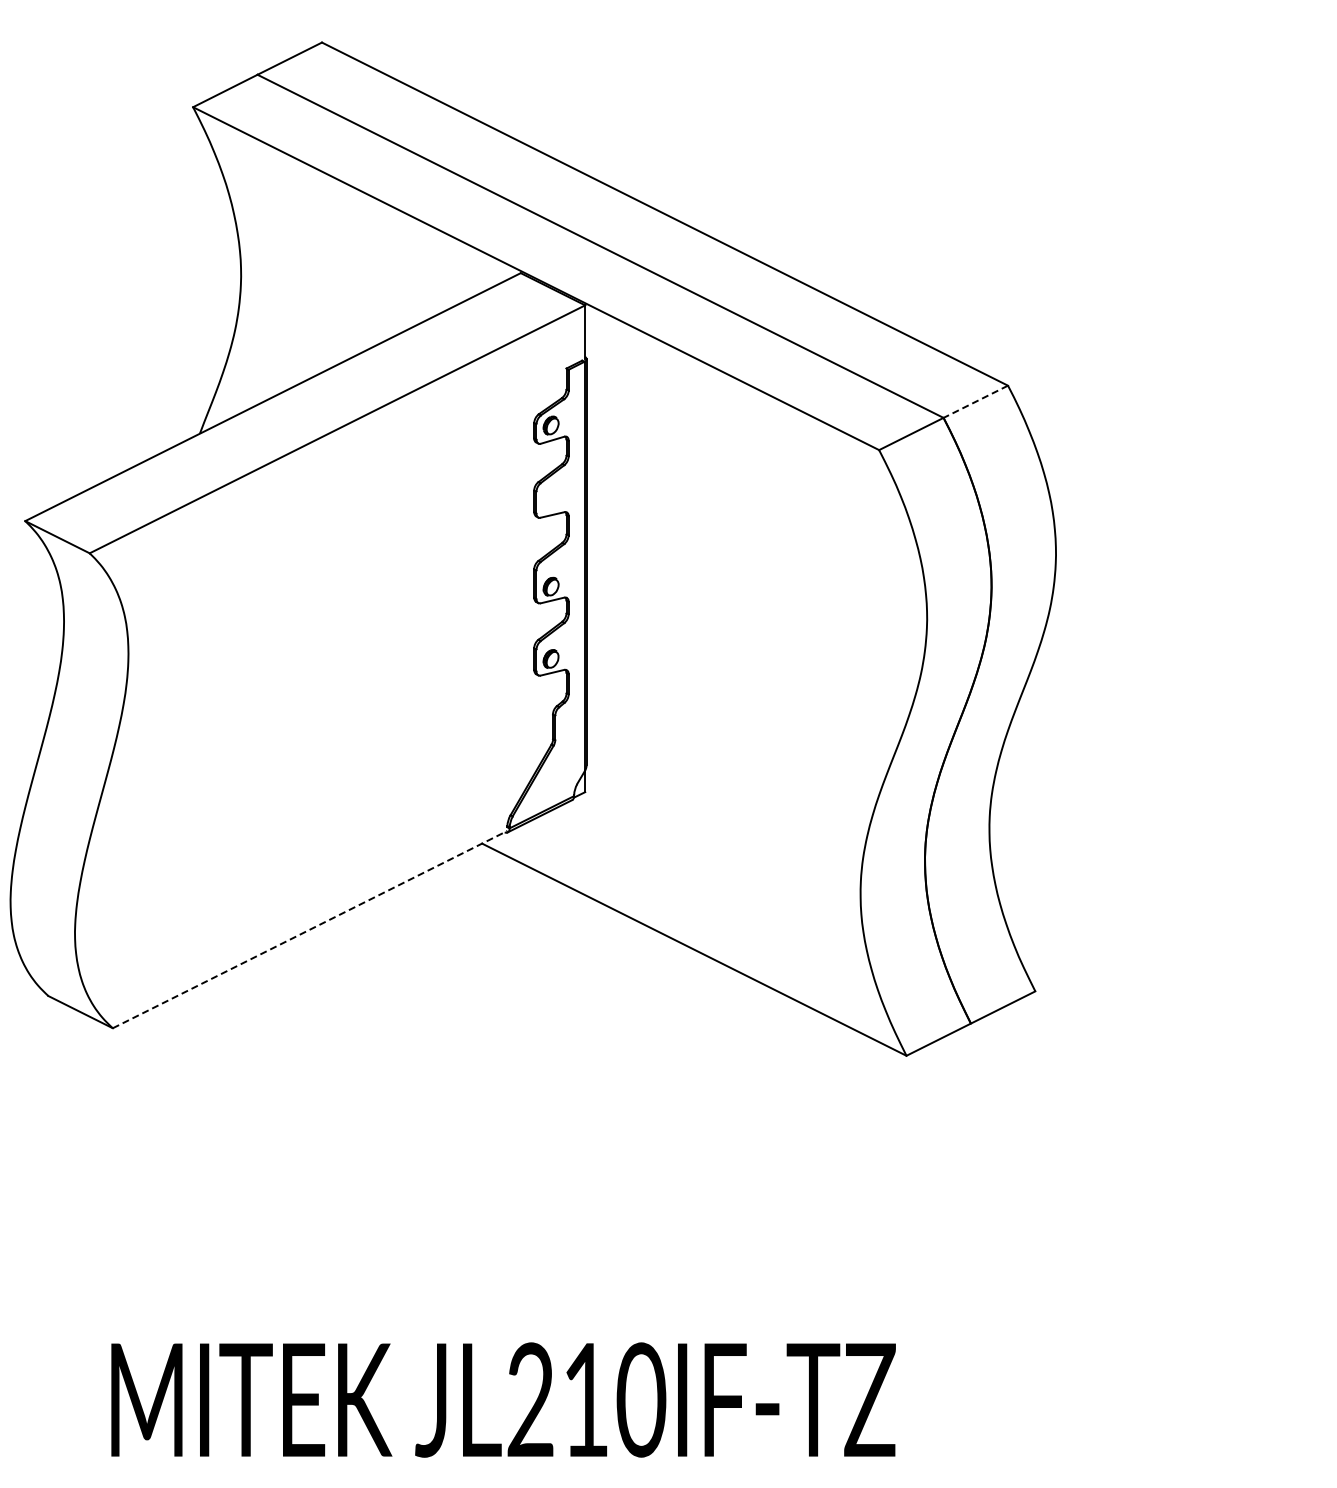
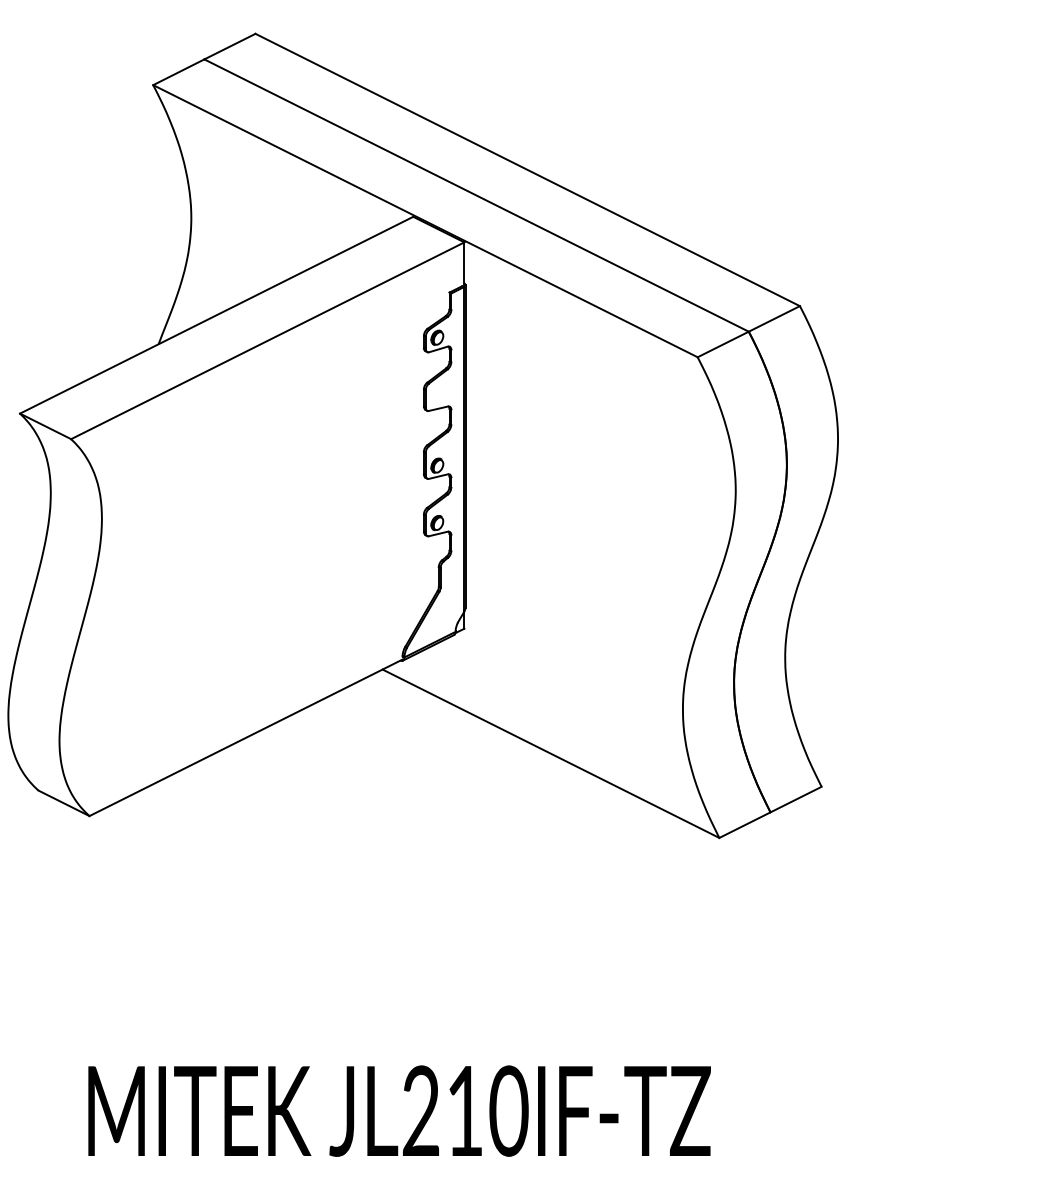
line: (975, 402) -> (774, 319), dashed -> solid
line: (310, 929) -> (246, 737), dashed -> solid

